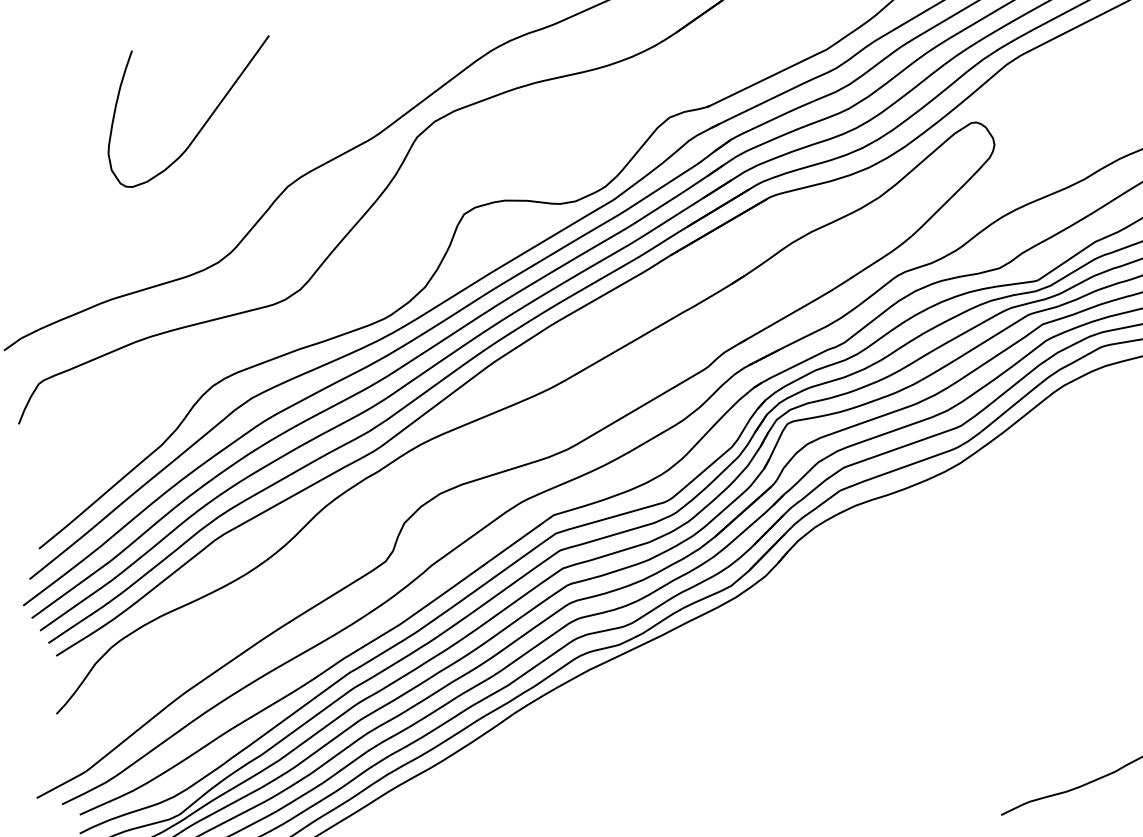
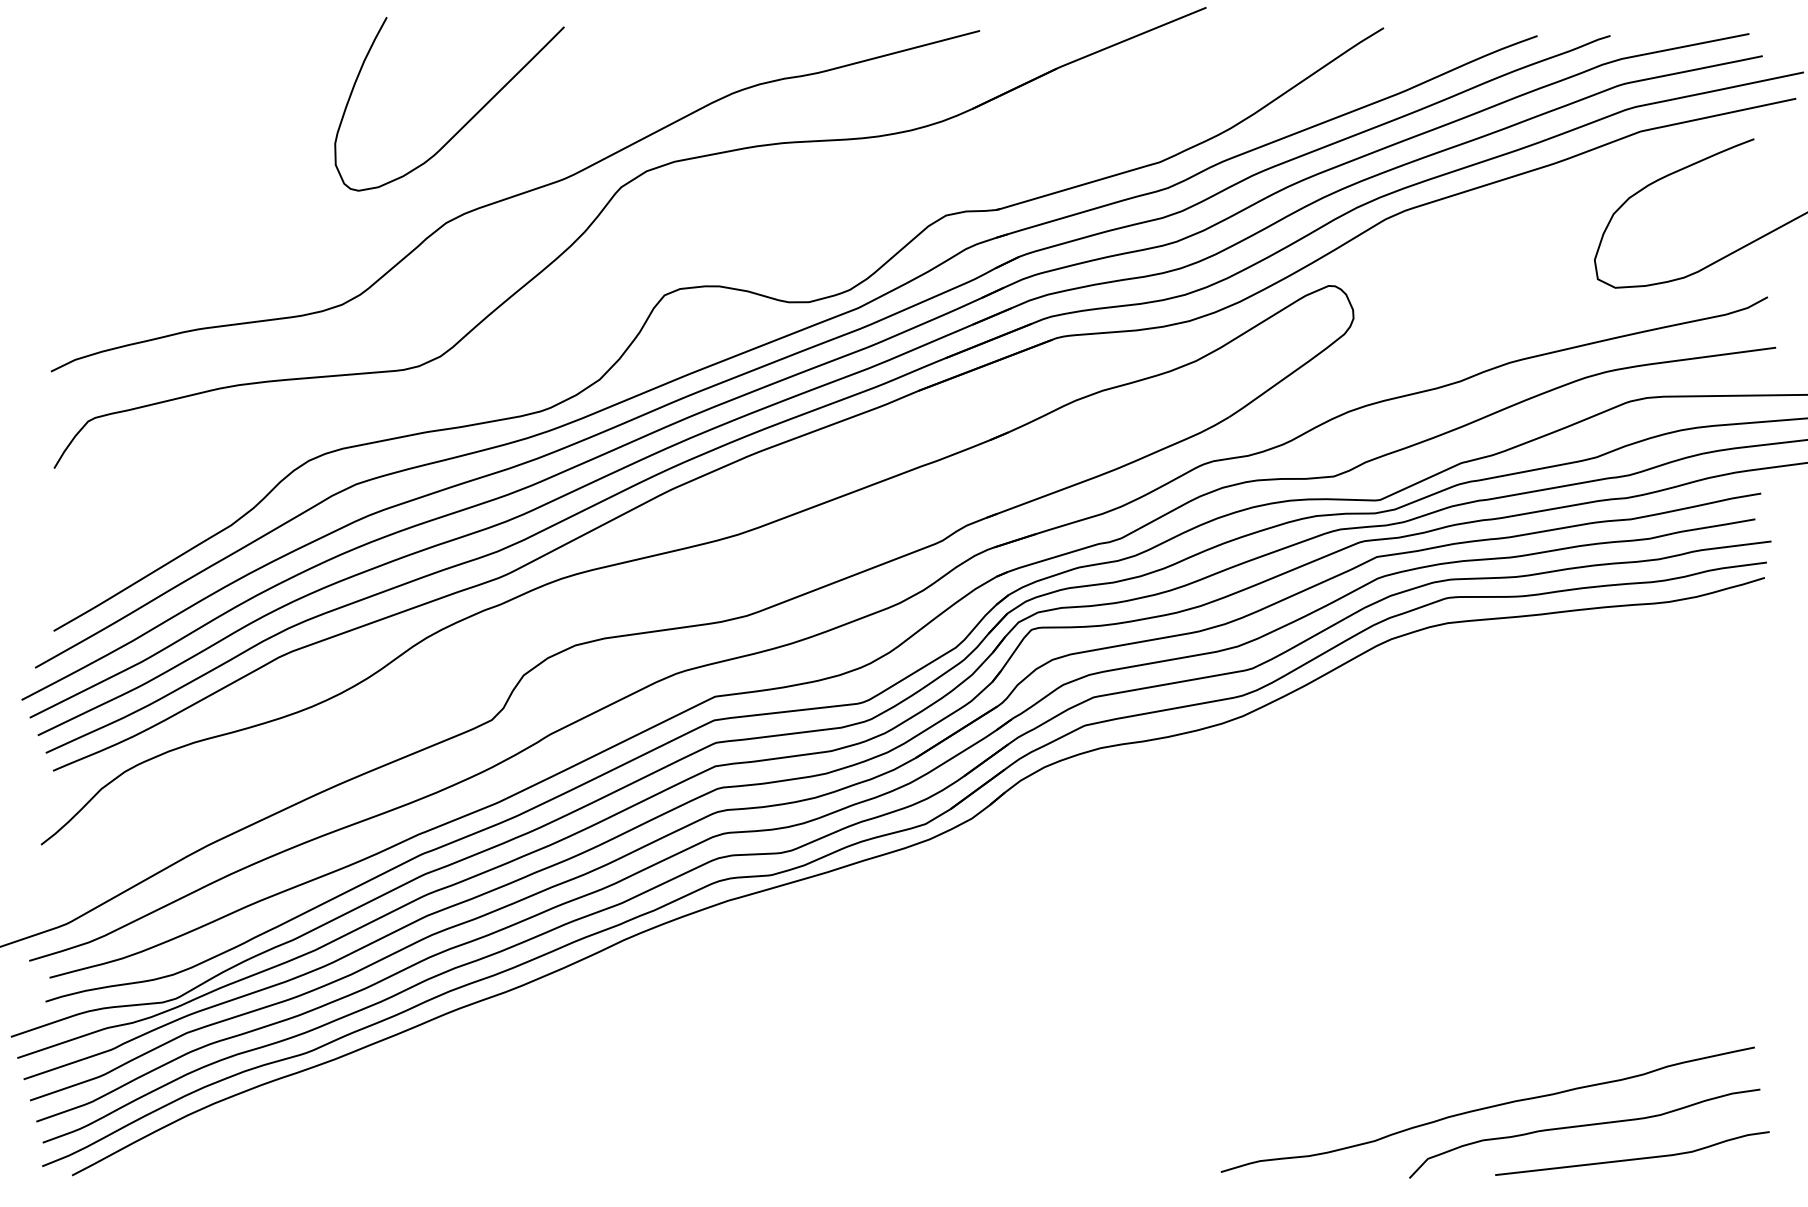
curve: (207, 120) -> (467, 121), moved

